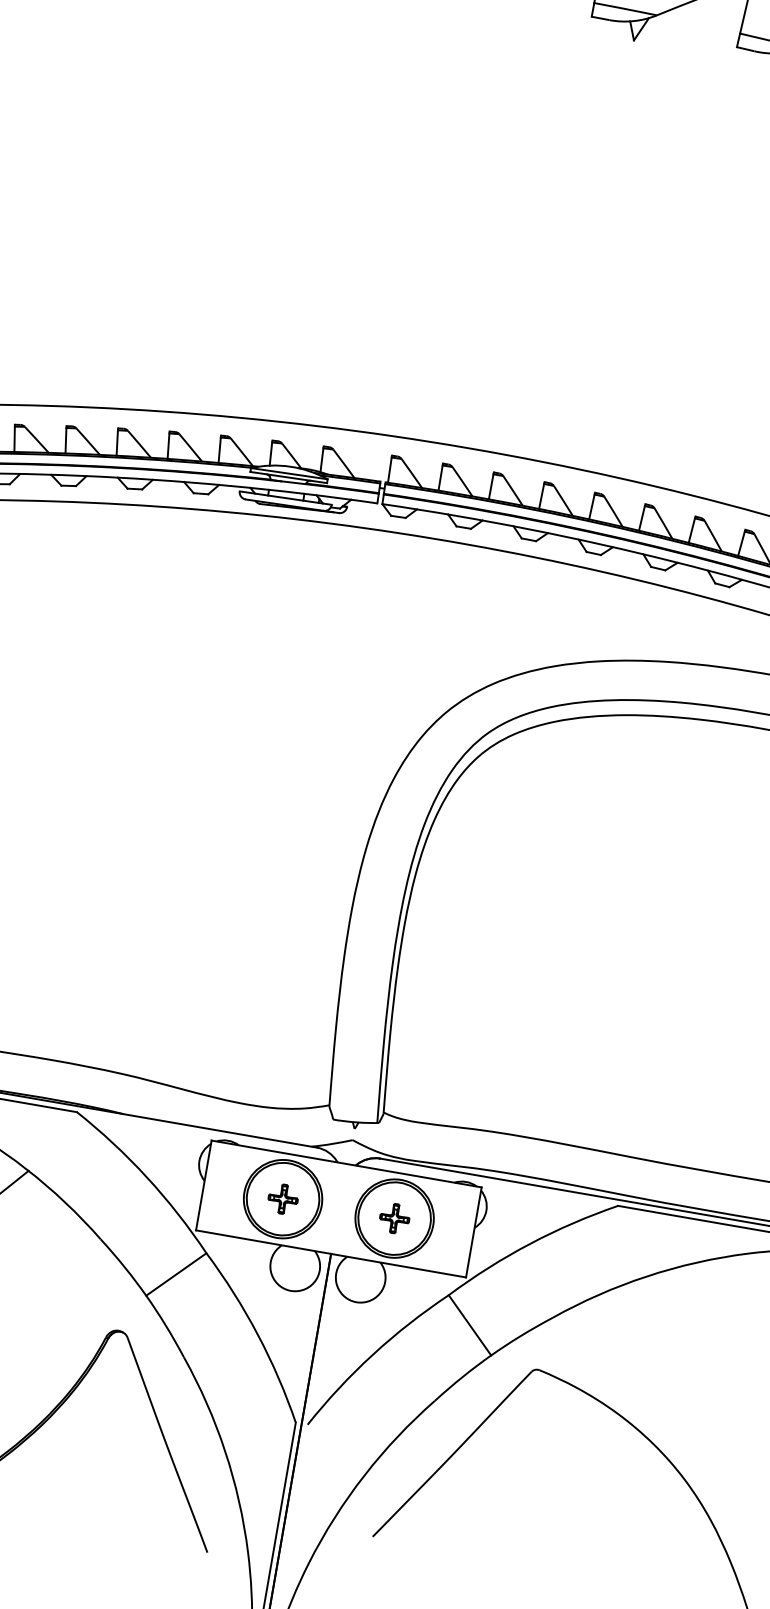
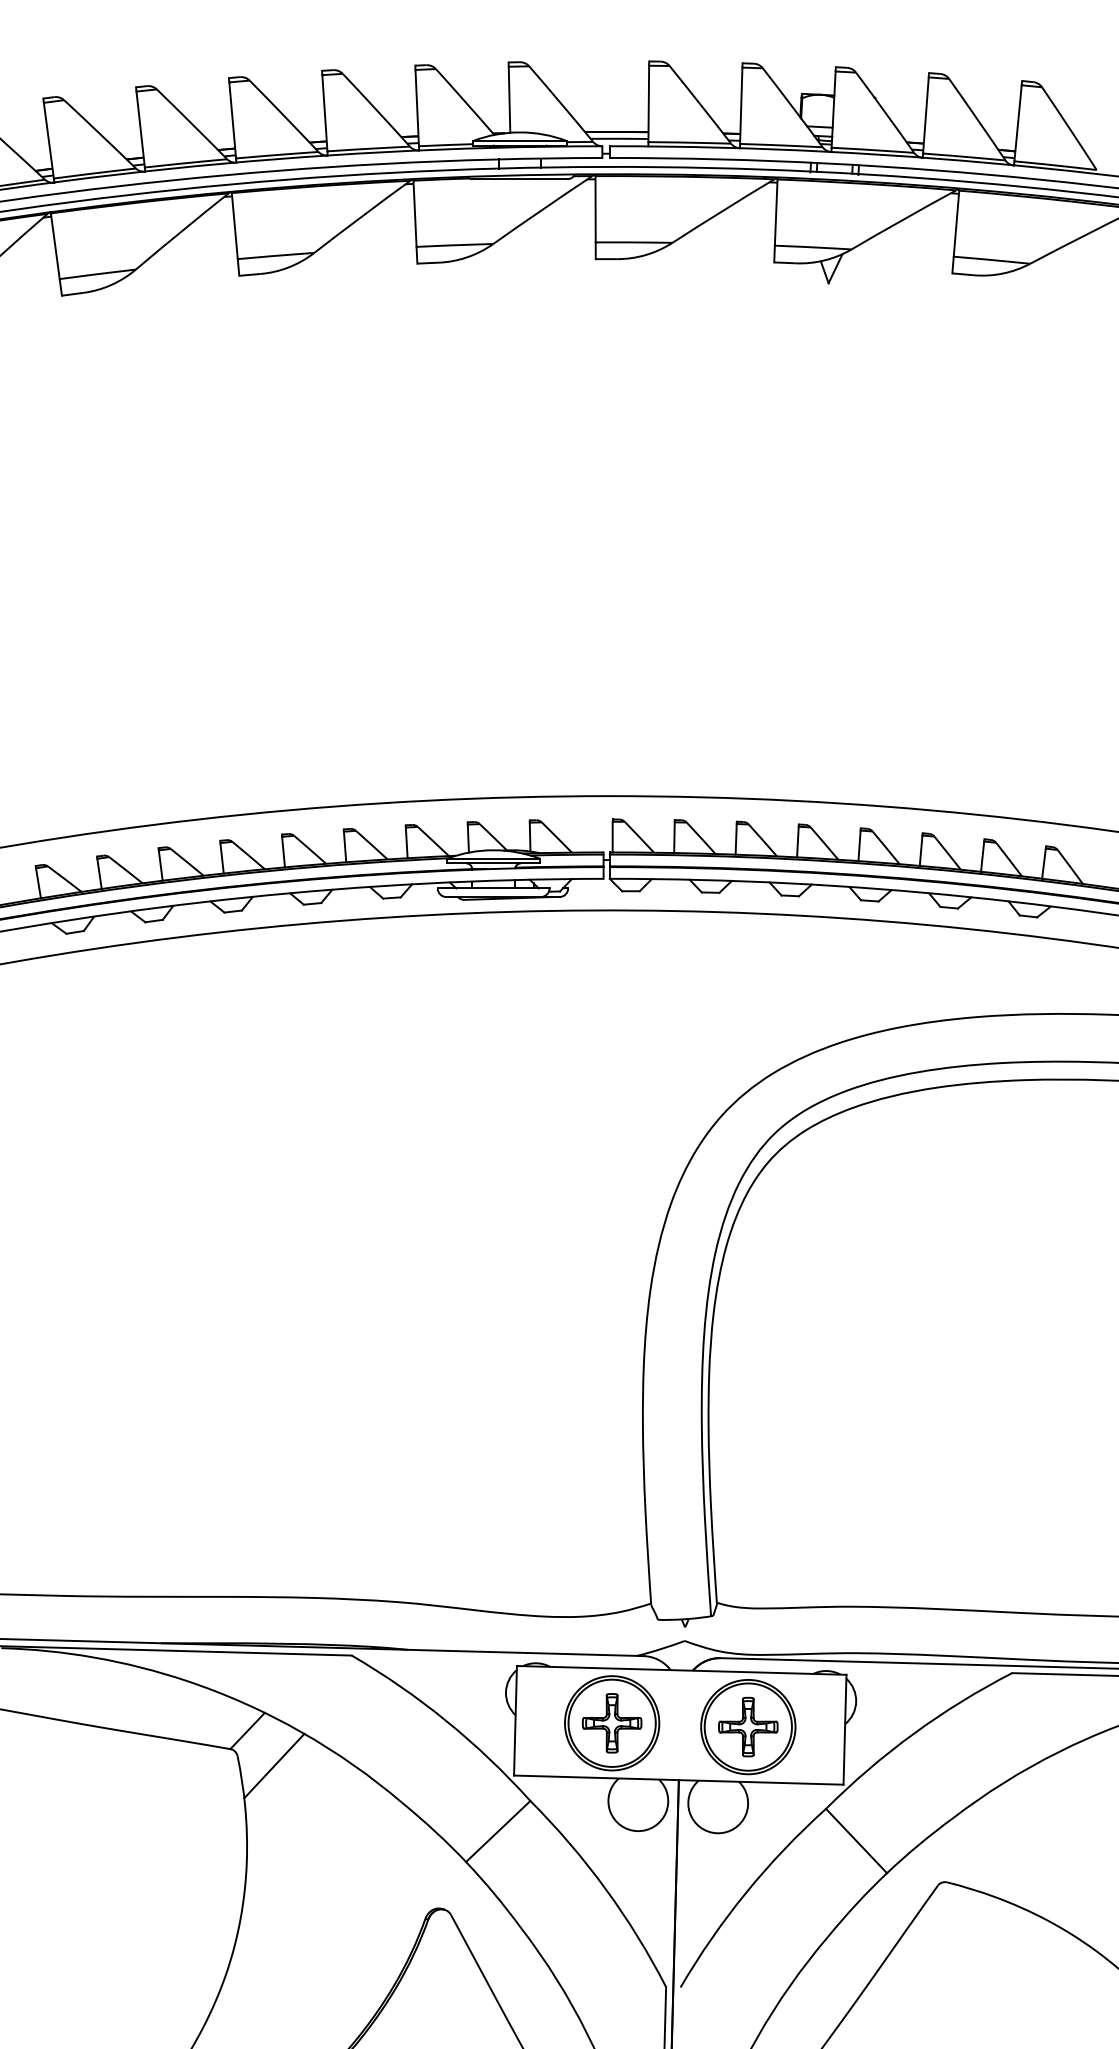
part: (283, 1199) -> (612, 1723), size x1.67
part: (394, 1218) -> (748, 1726), size x1.67

